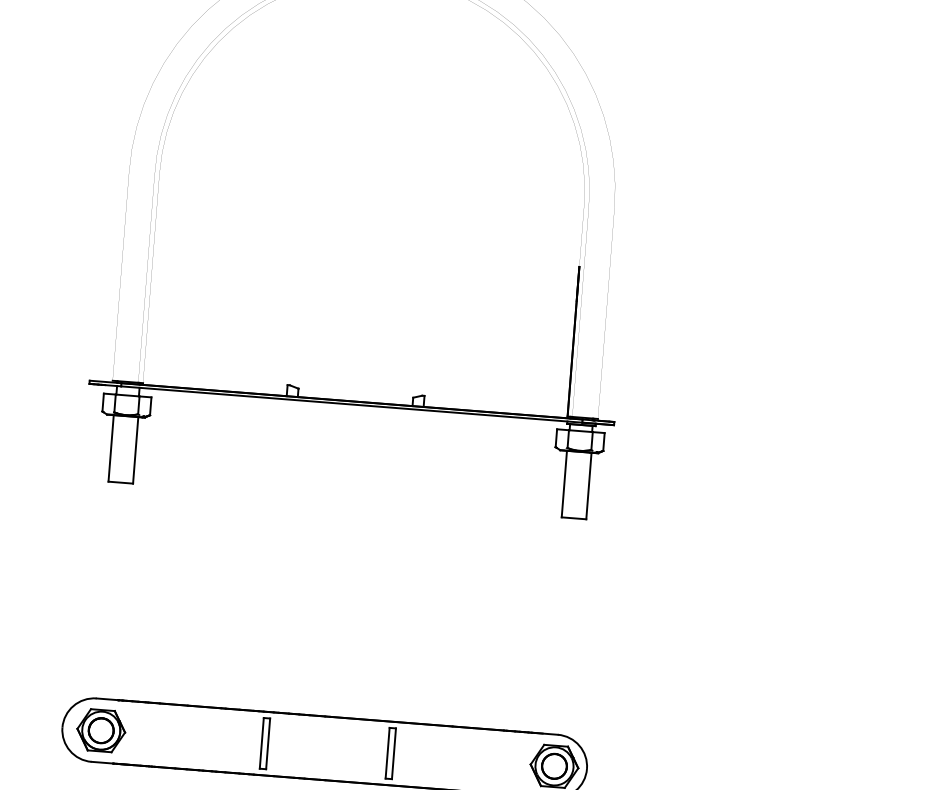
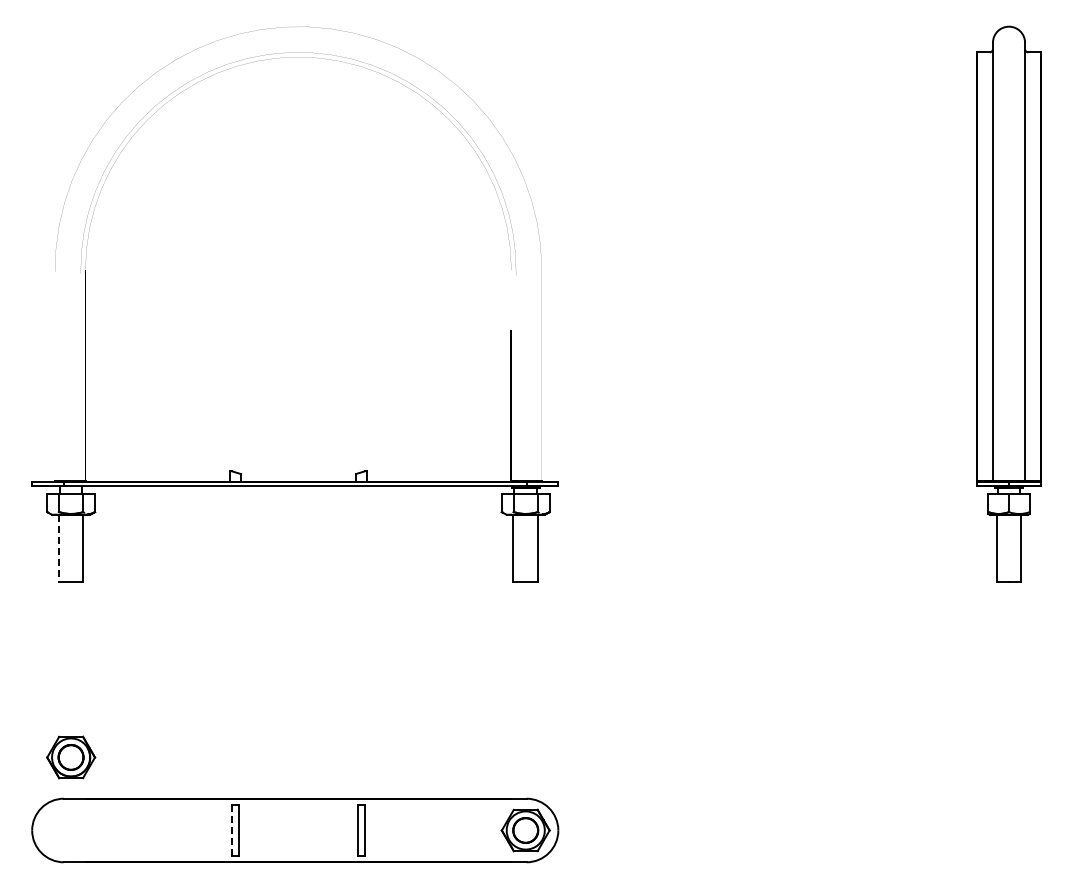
line: (110, 448) -> (58, 548), solid -> dashed
part: (101, 730) -> (71, 757), moved
line: (262, 743) -> (232, 830), solid -> dashed

